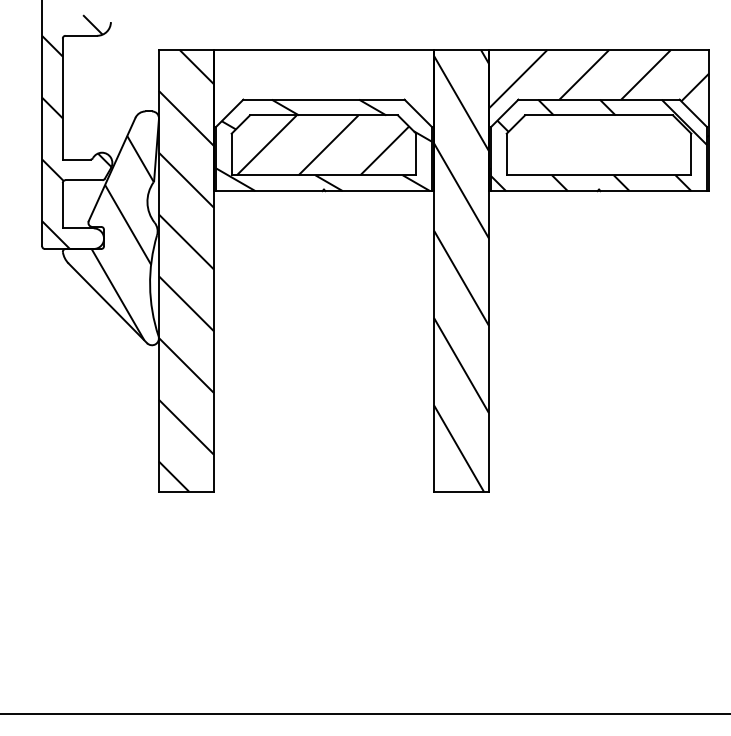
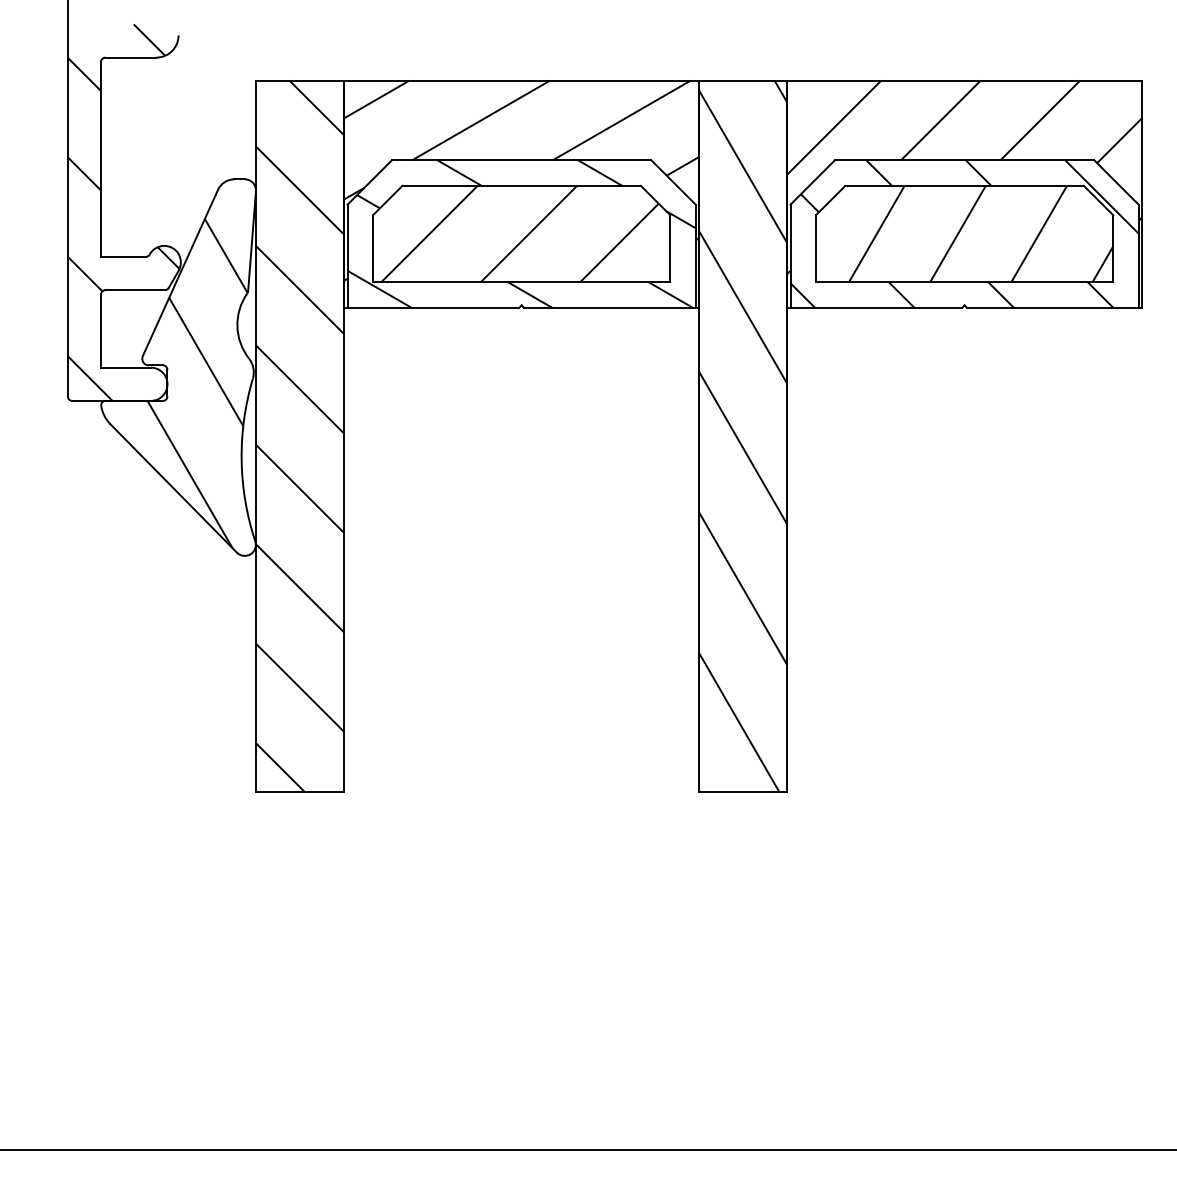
hatch: (323, 112) -> (520, 181), added
hatch: (609, 145) -> (981, 234), added

